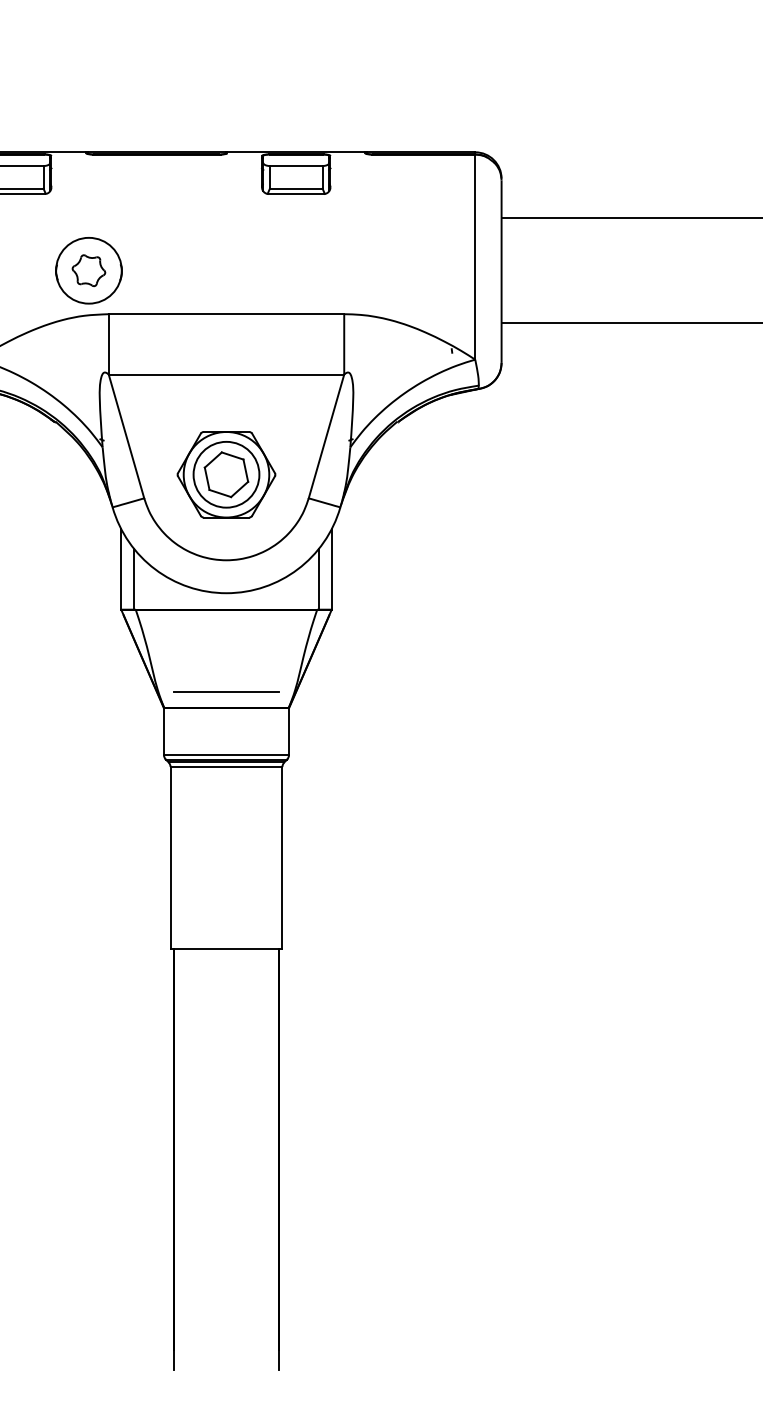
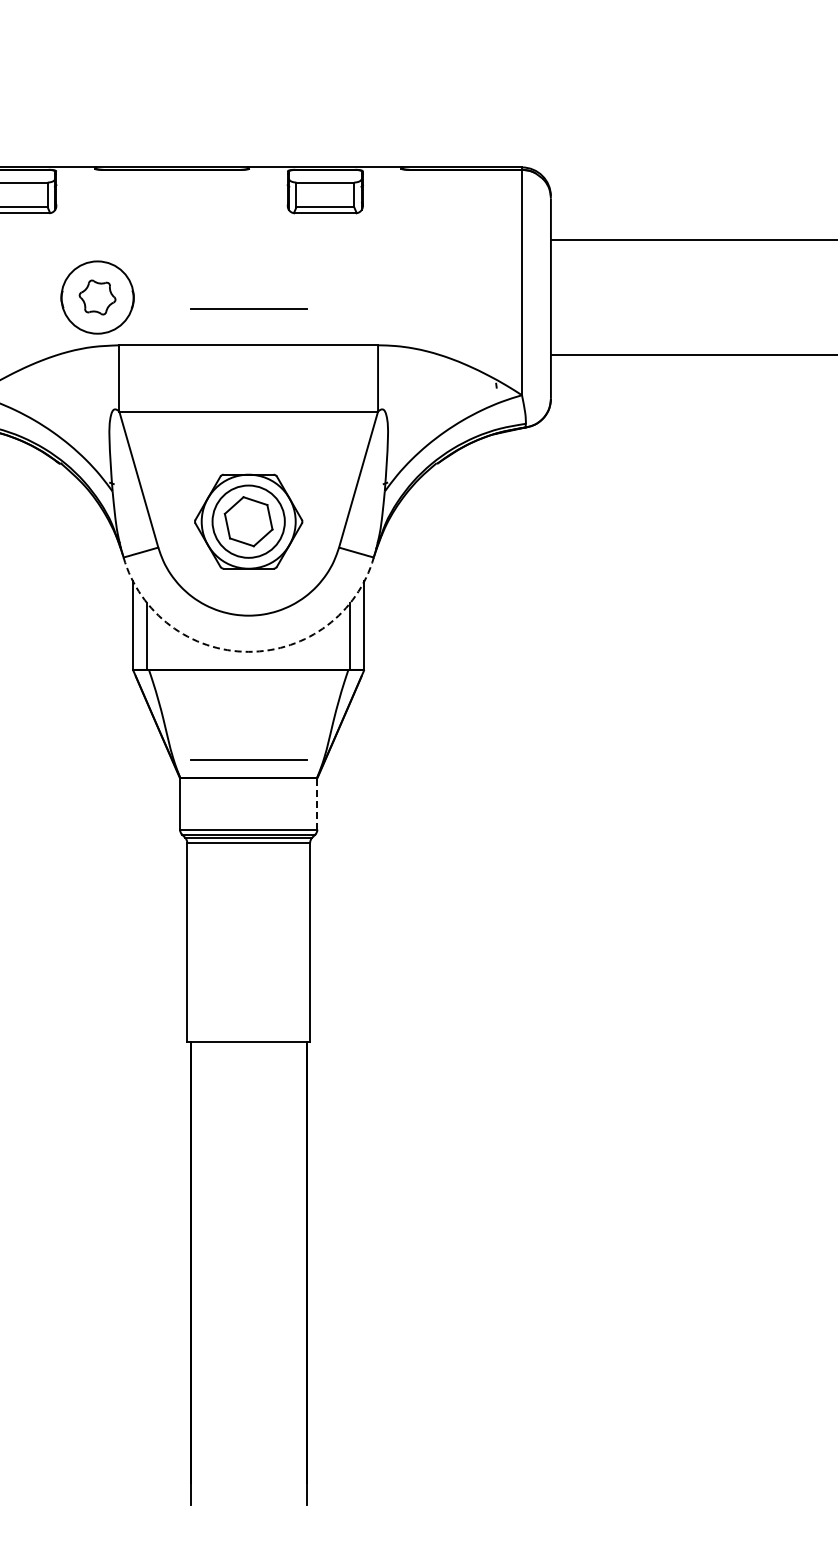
line: (226, 280) -> (248, 308), added
arc: (226, 592) -> (248, 651), solid -> dashed
line: (289, 731) -> (317, 803), solid -> dashed

